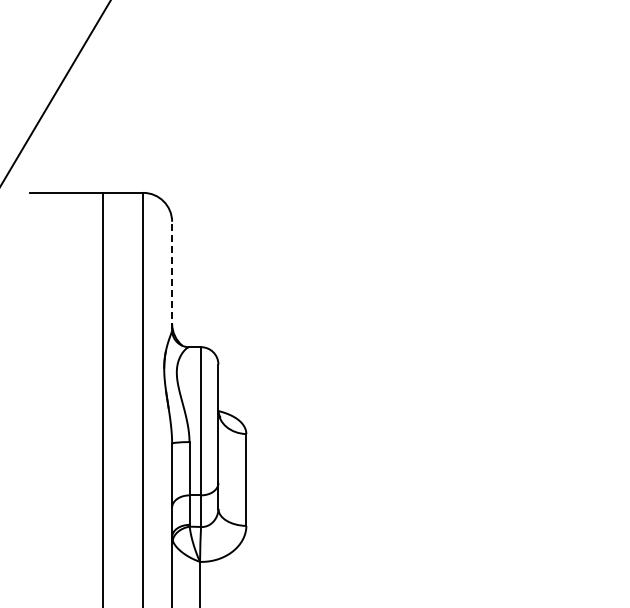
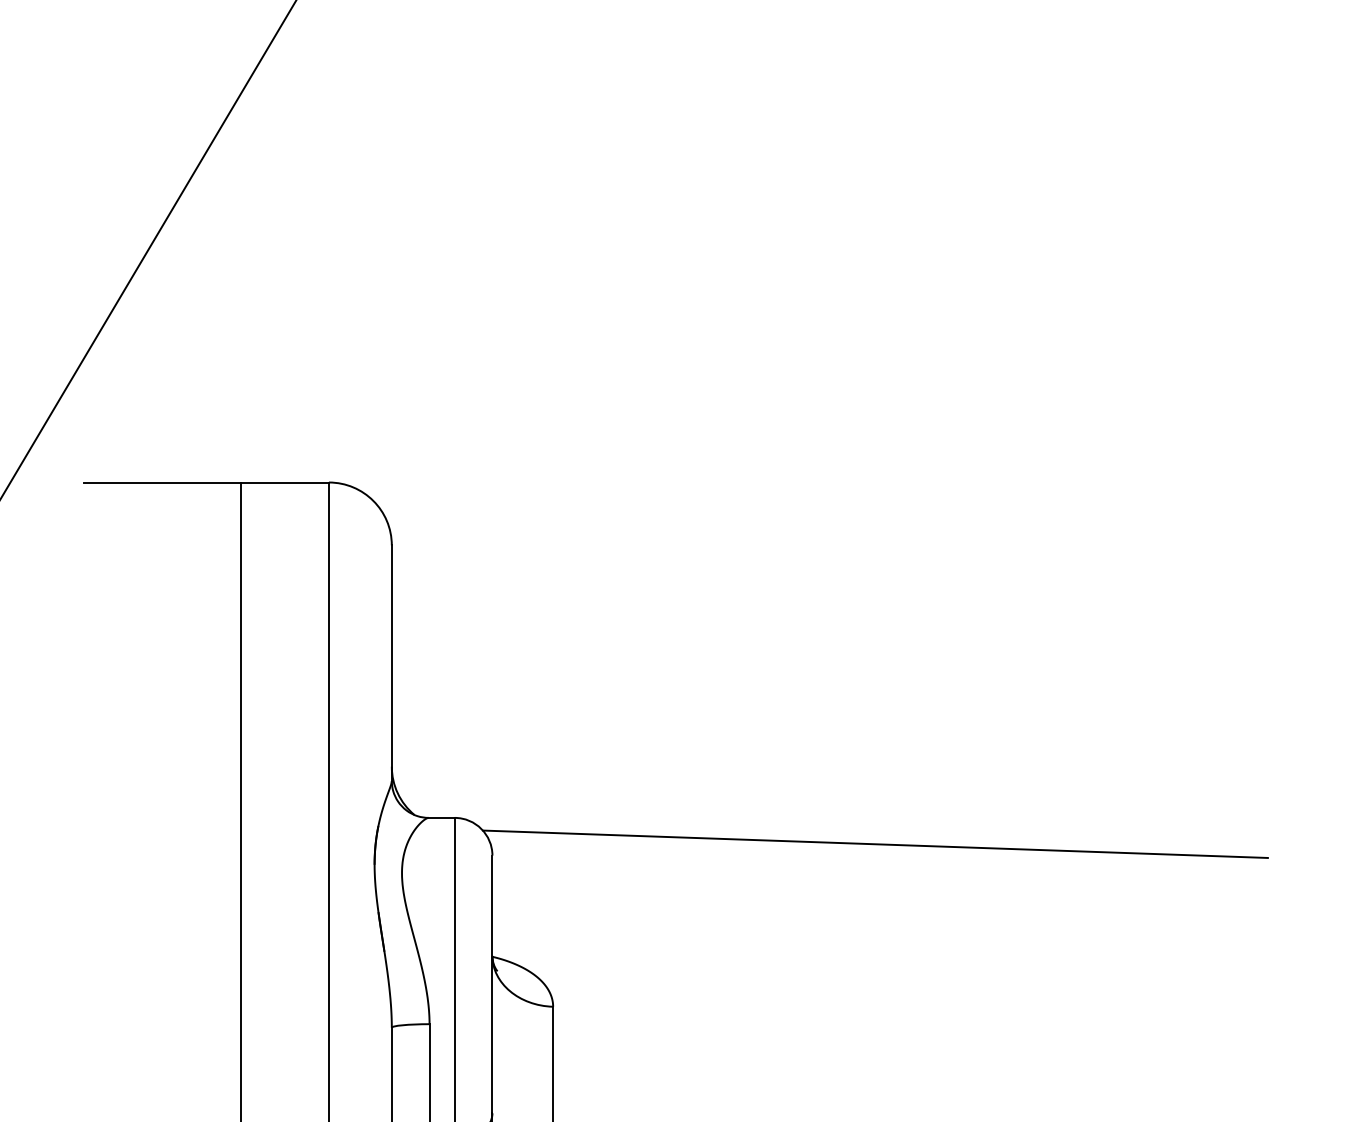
line: (172, 275) -> (392, 662), dashed -> solid
line: (394, 359) -> (875, 844), added

